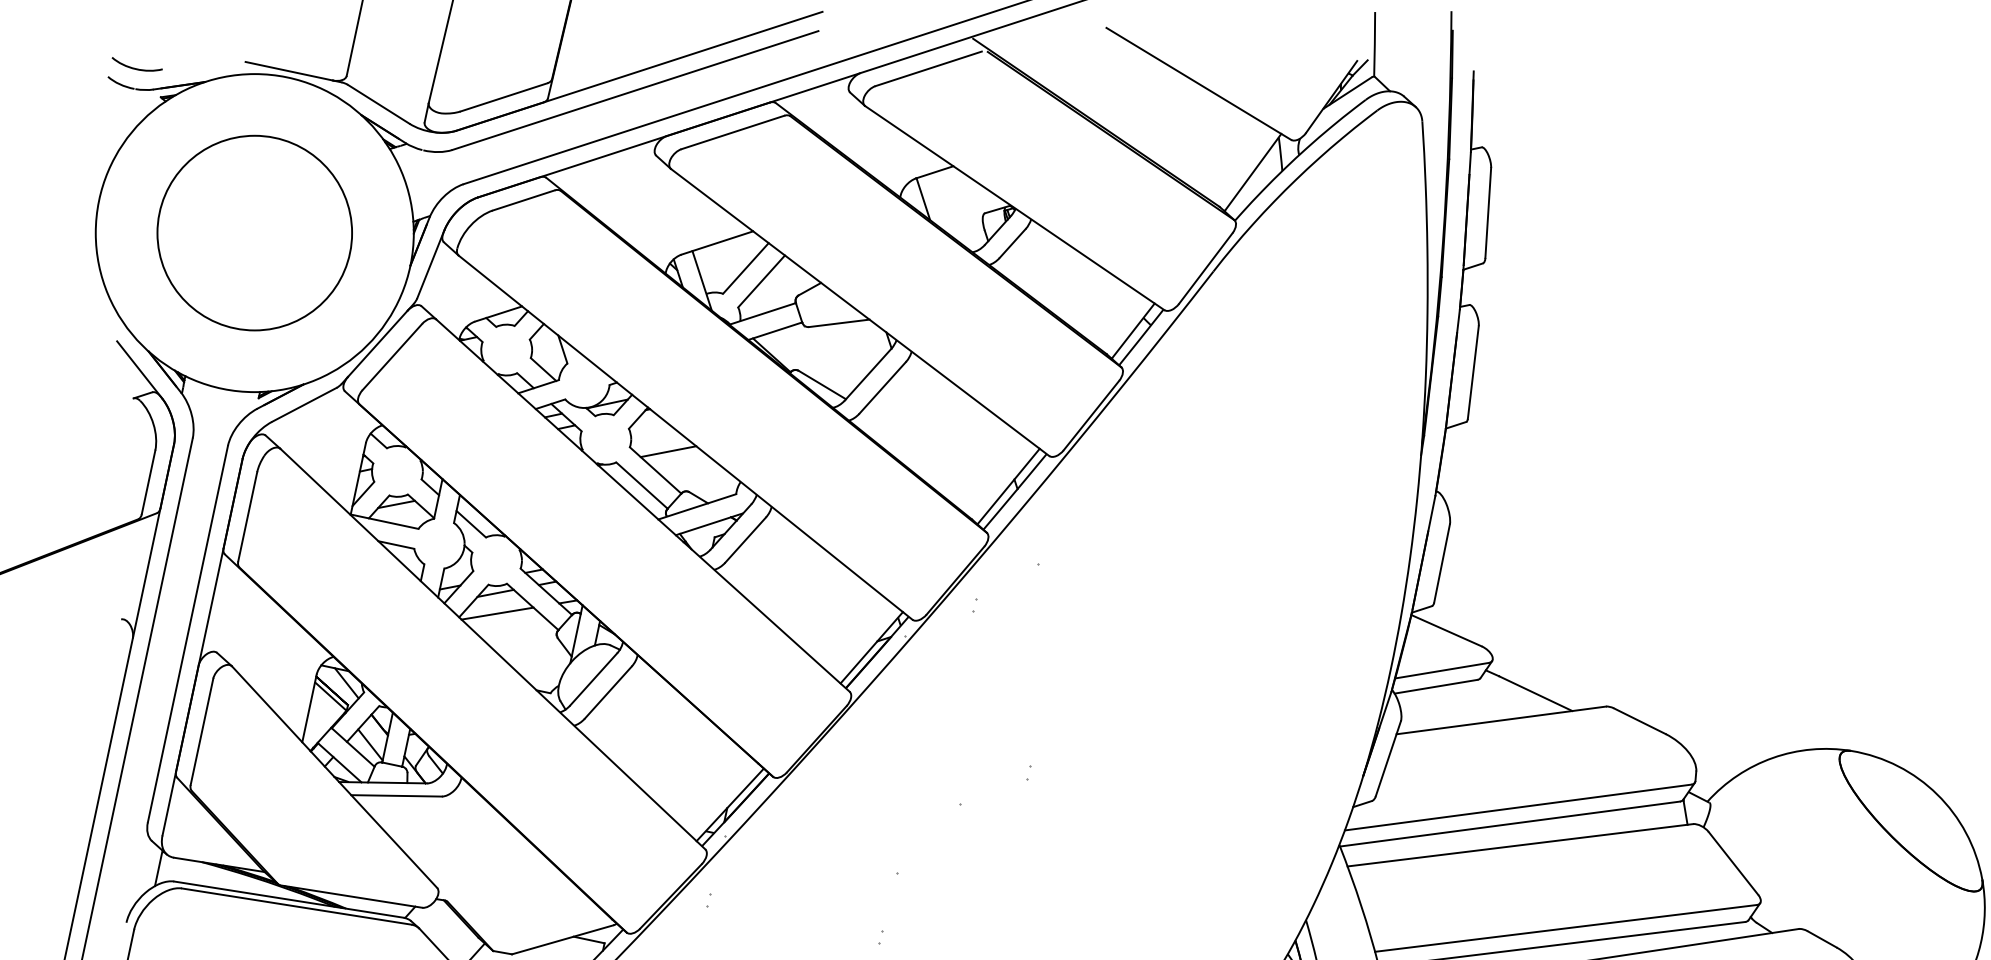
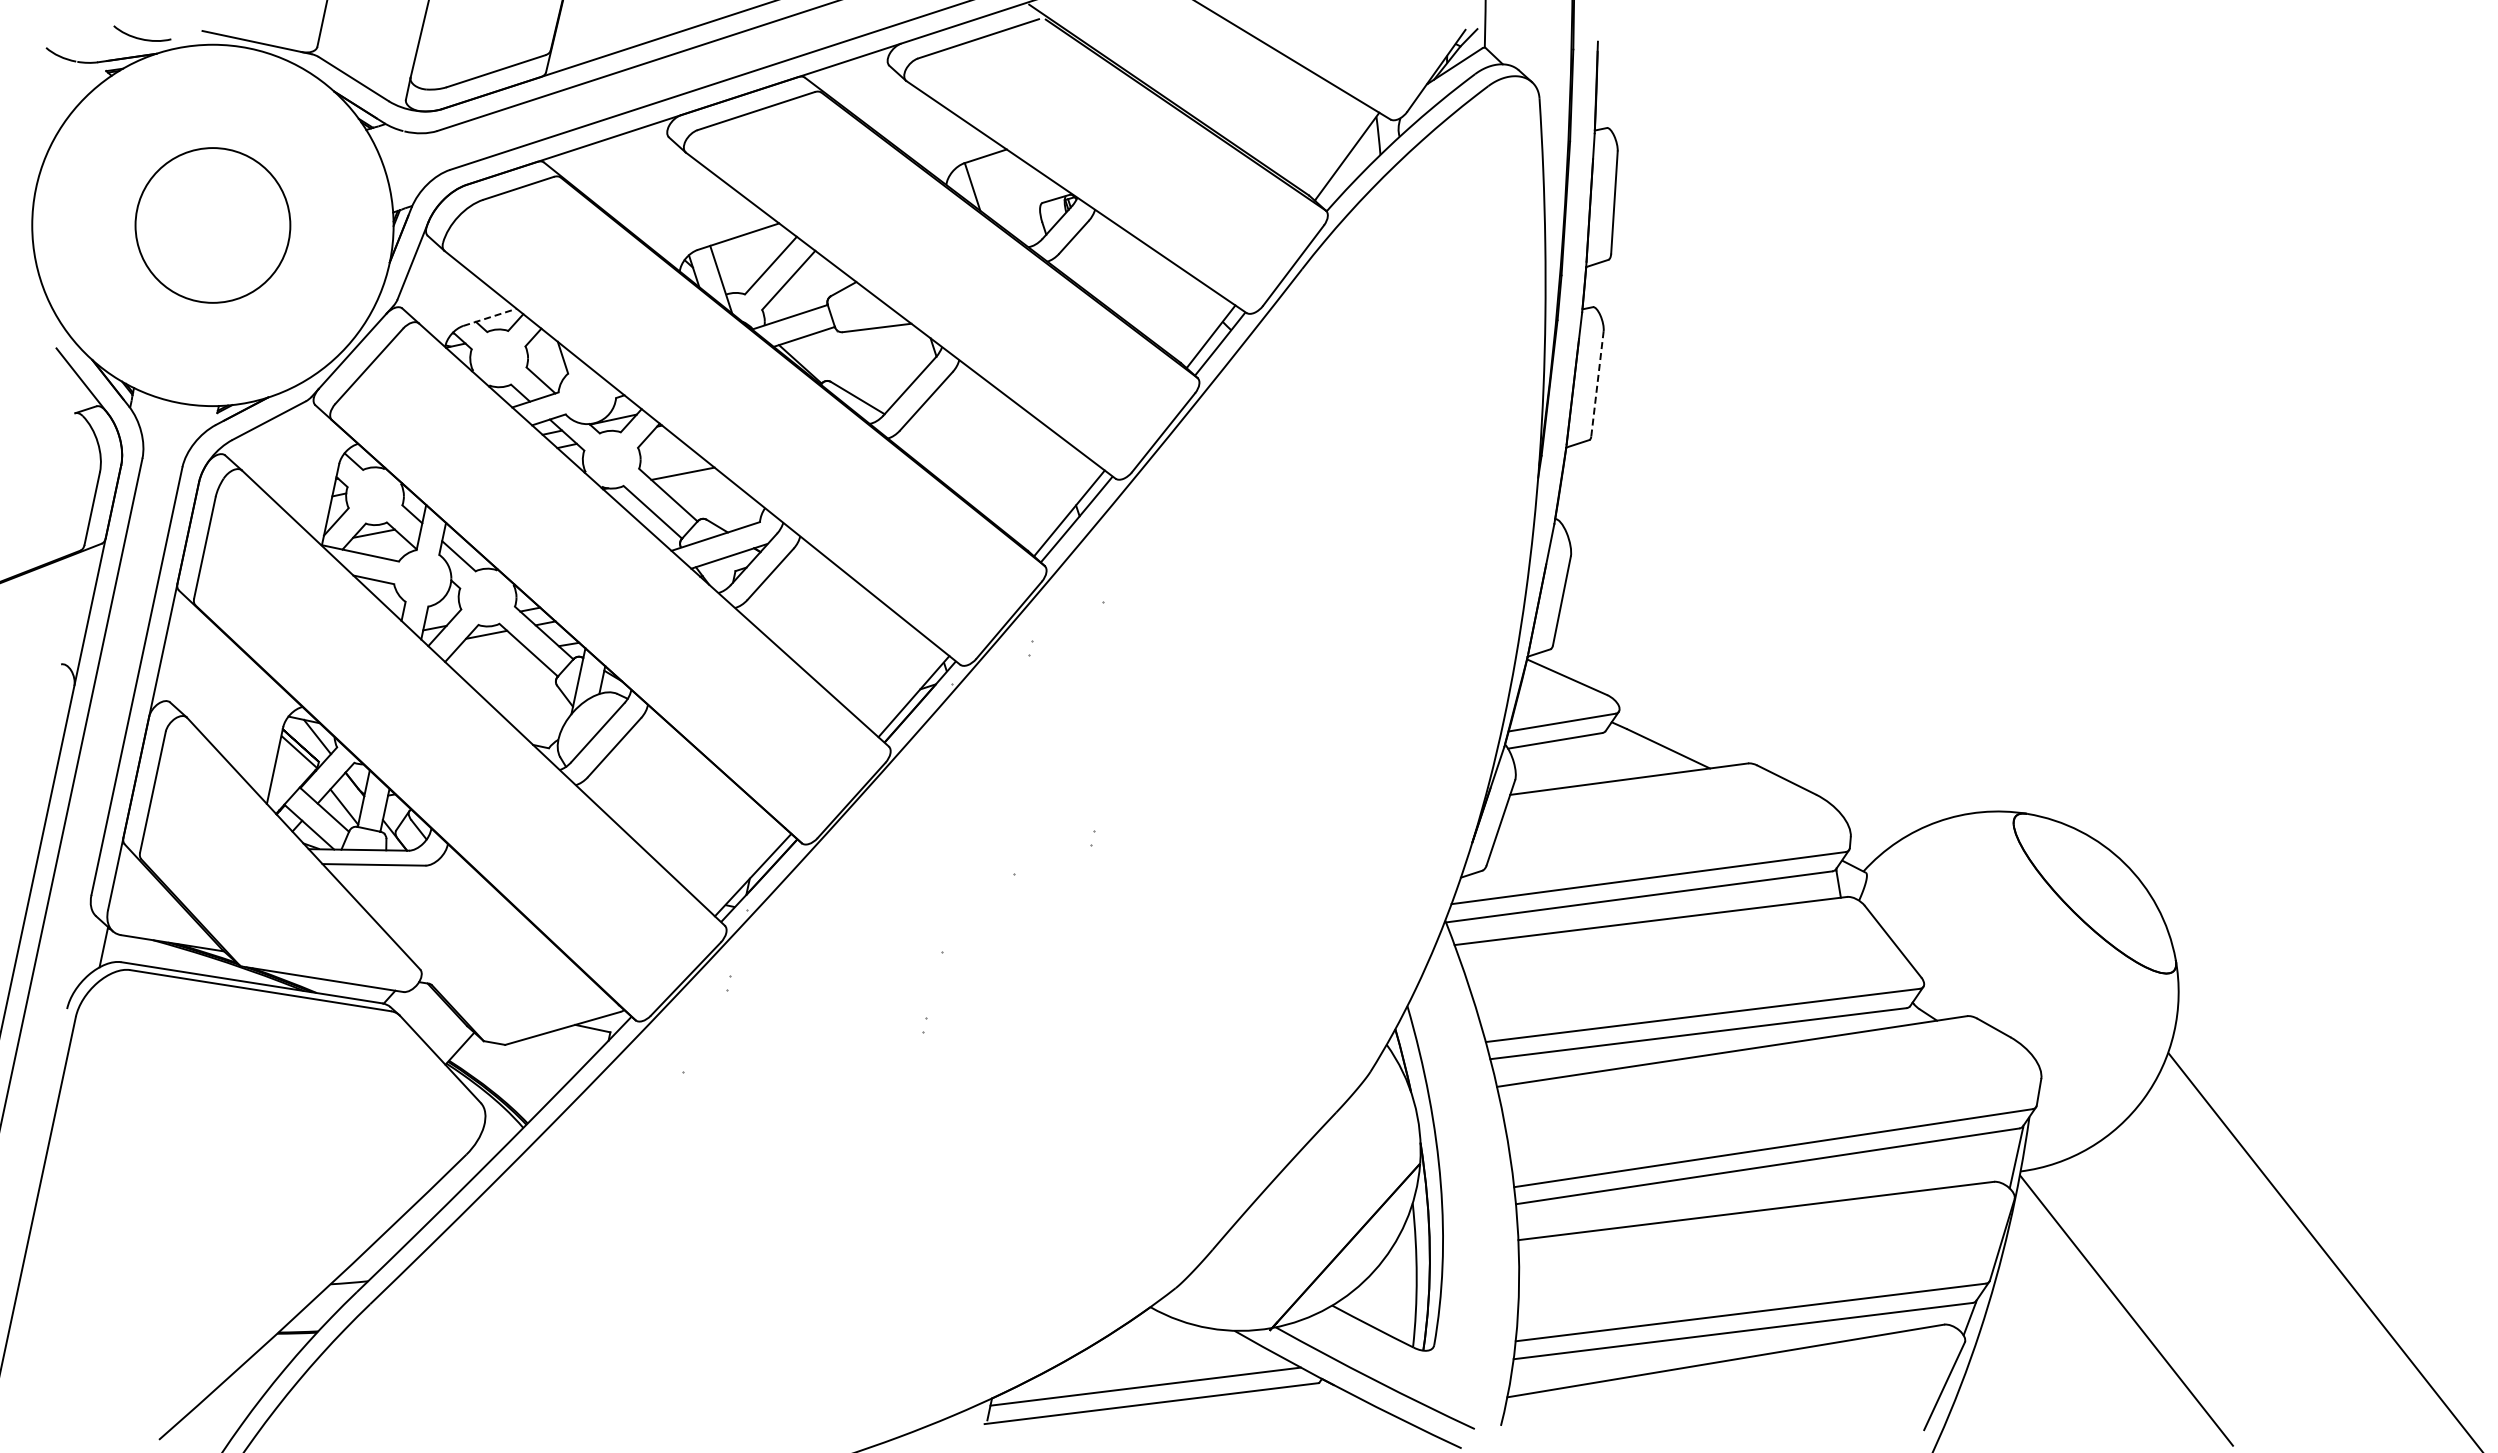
curve: (134, 67) -> (139, 37), moved
circle: (254, 233) -> (212, 225), size x0.7
line: (499, 314) -> (490, 317), solid -> dashed
line: (1473, 373) -> (1597, 384), solid -> dashed
line: (497, 613) -> (488, 657), removed

